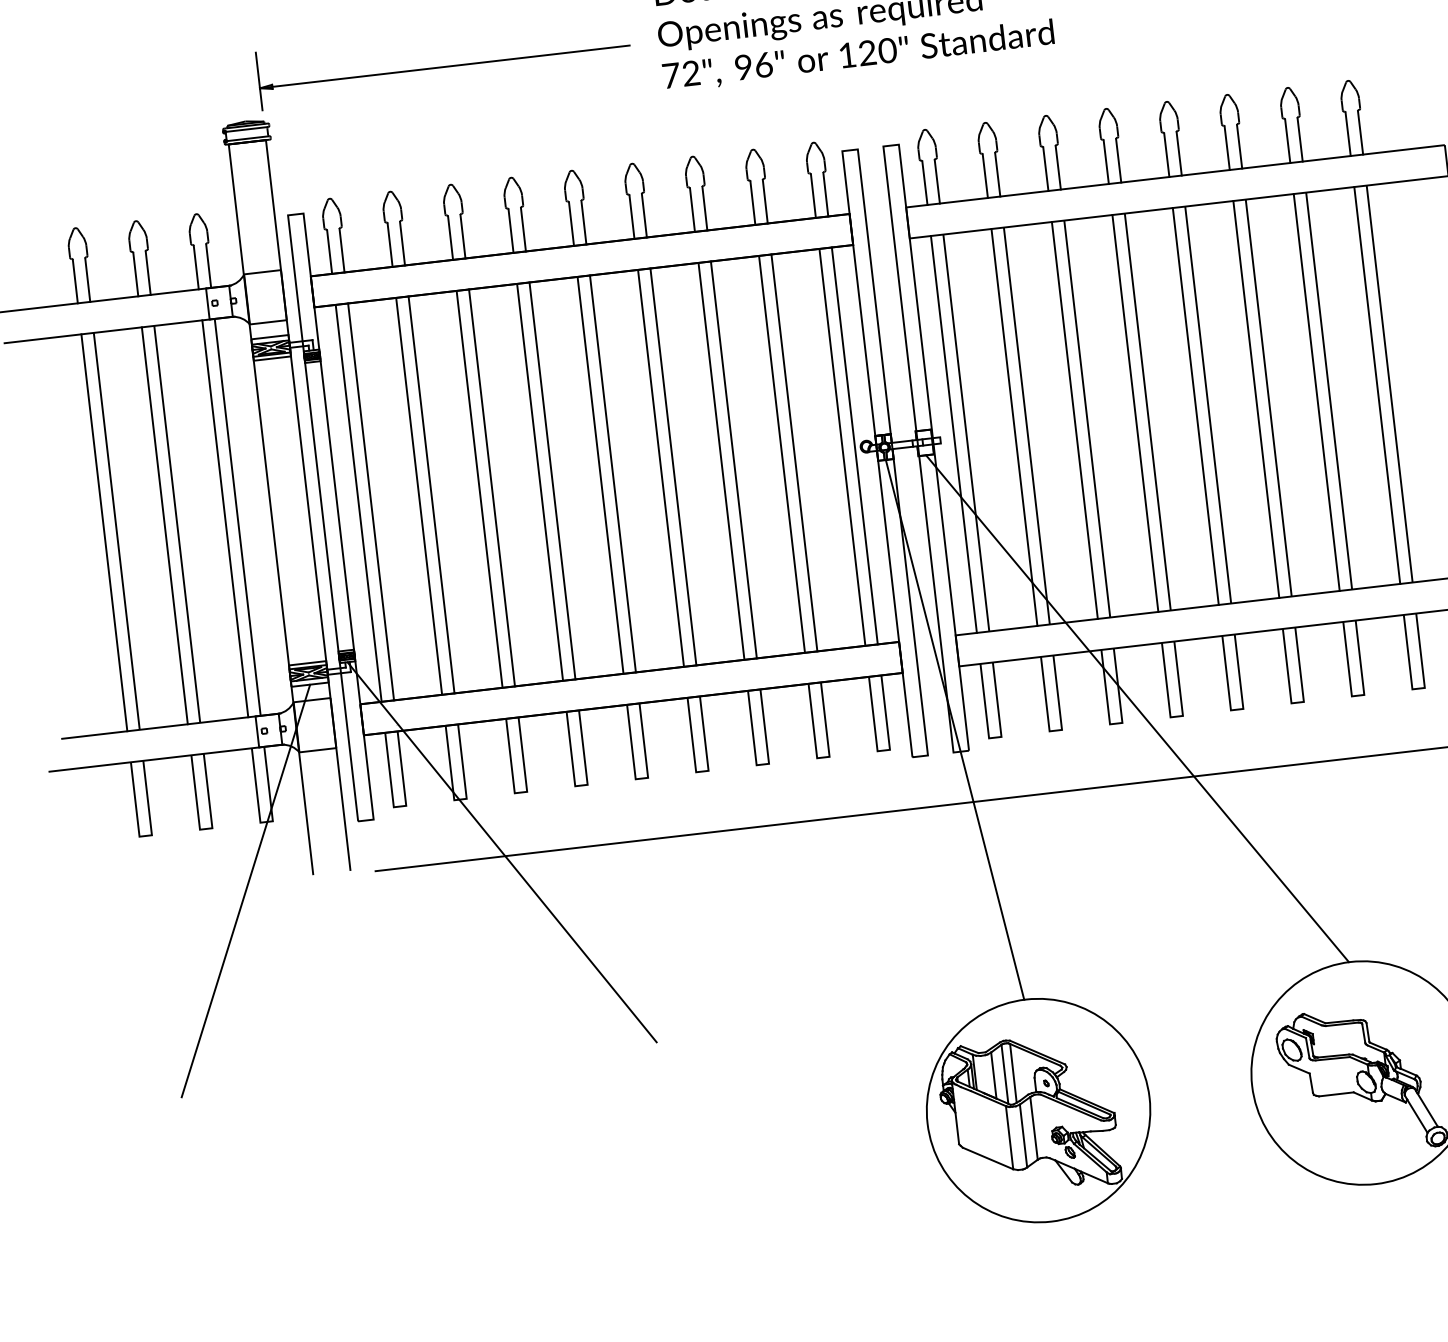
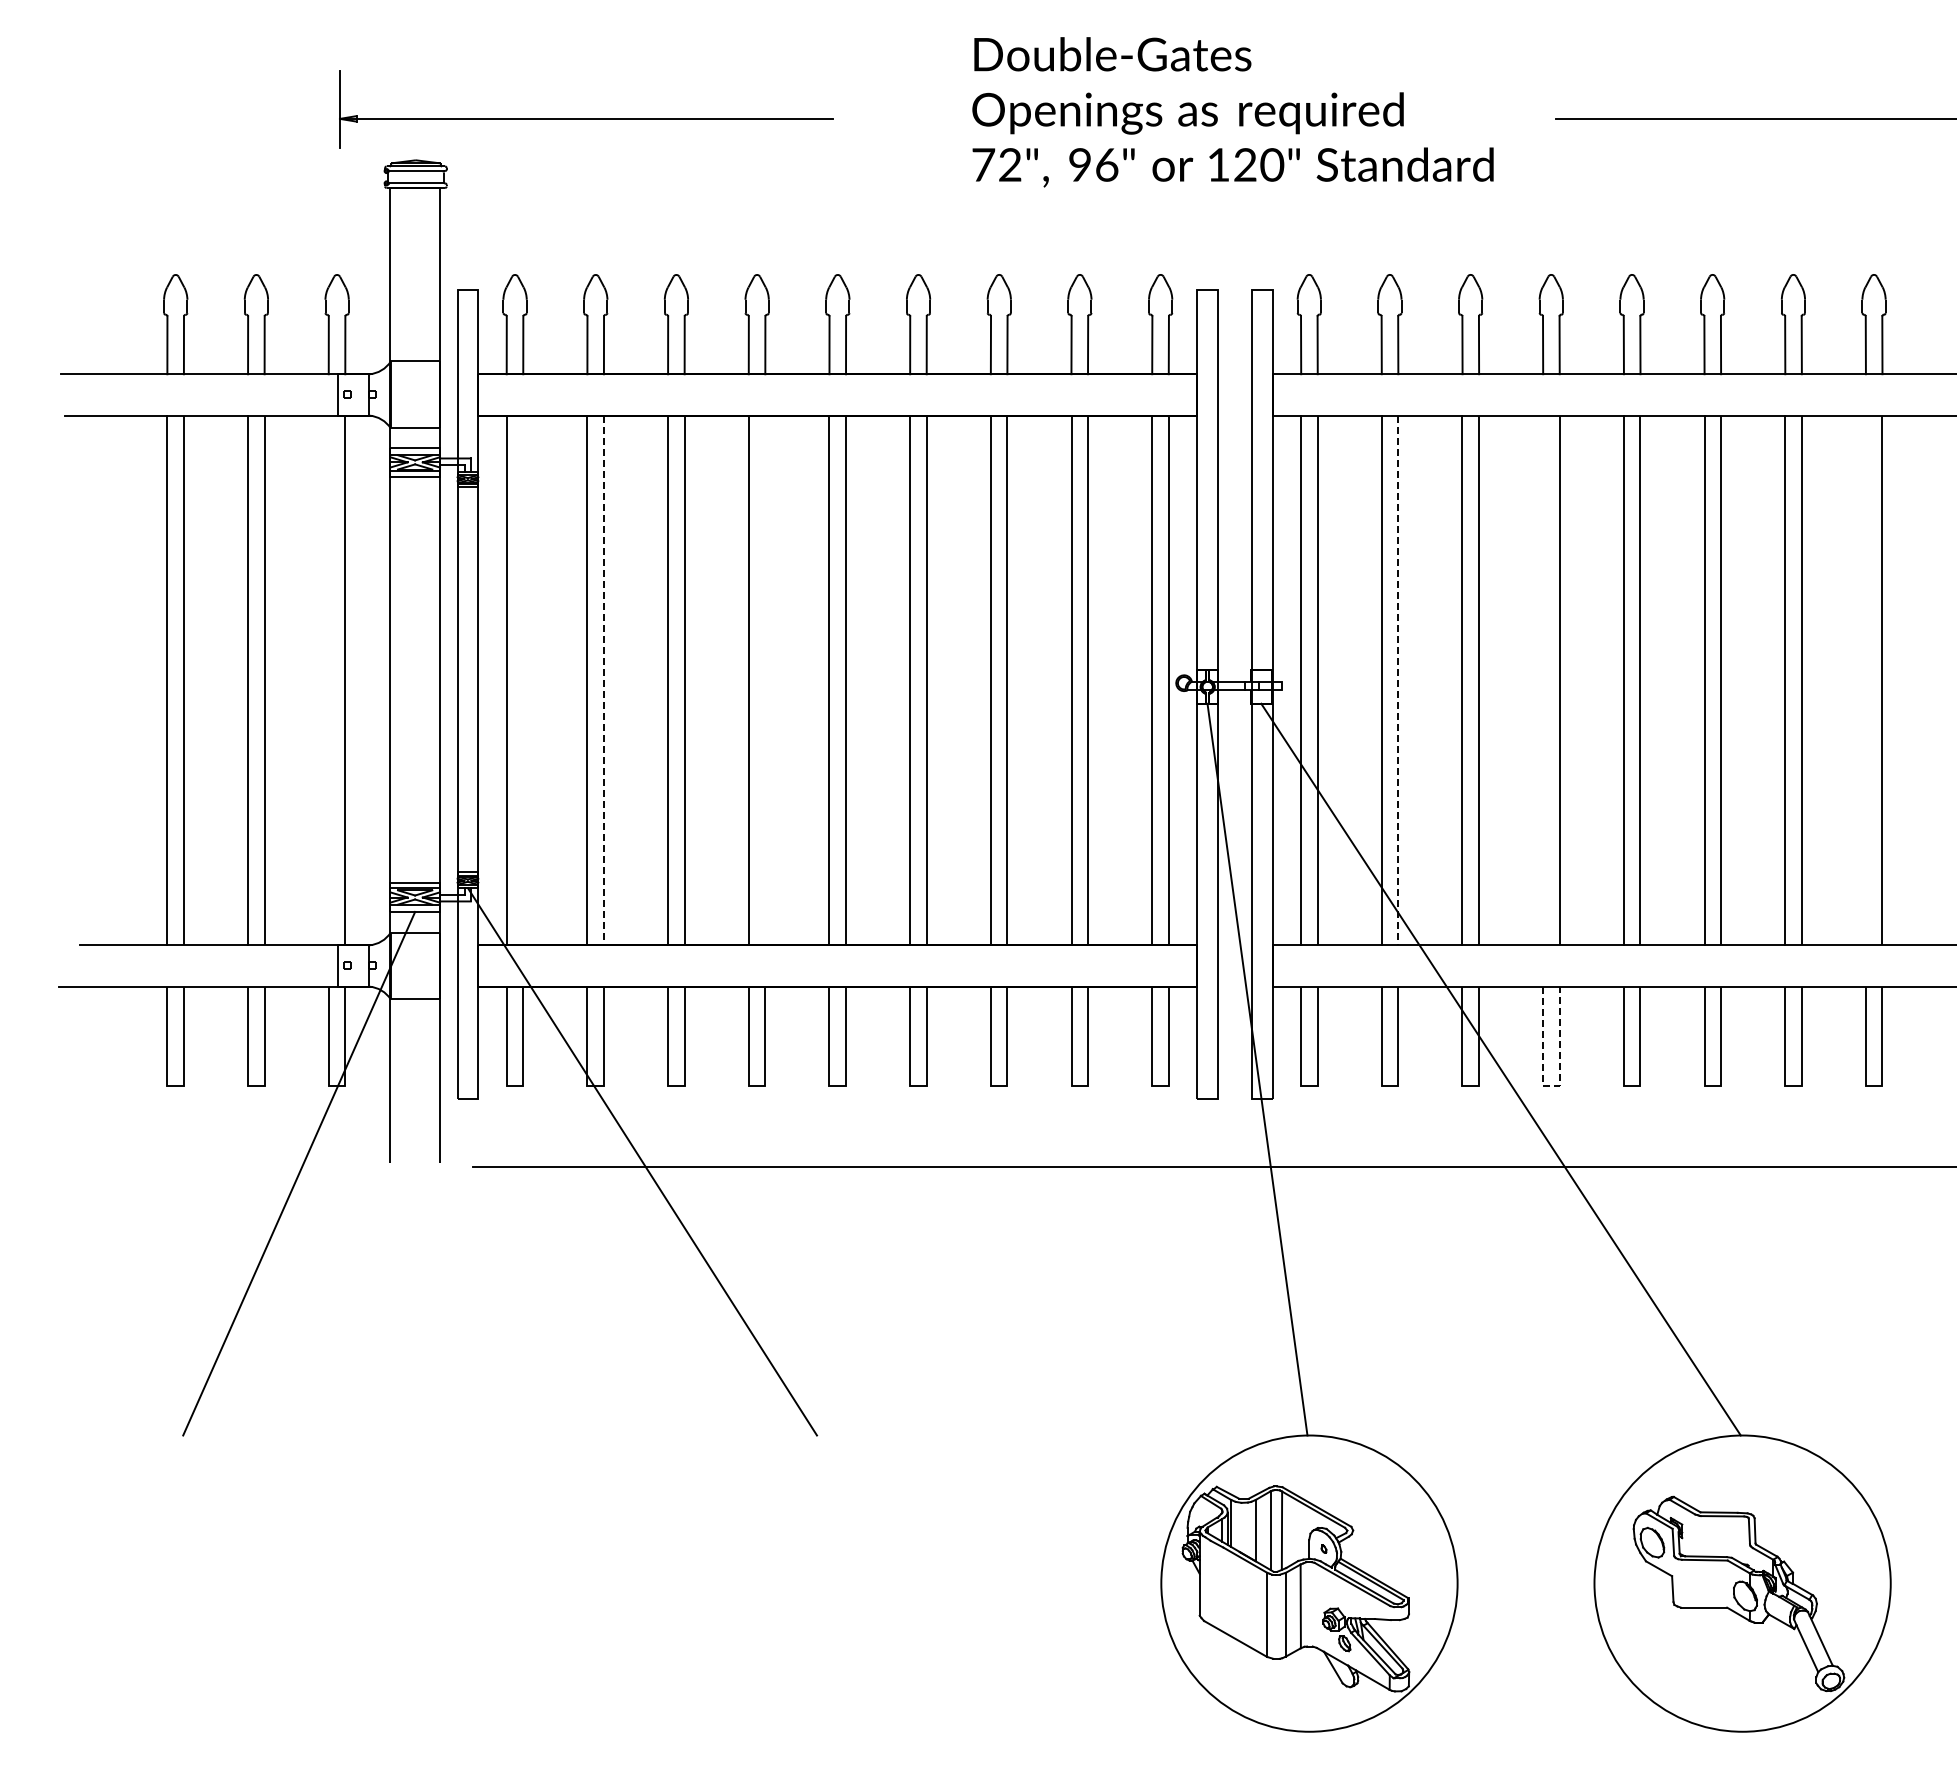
part: (444, 66) -> (586, 118), moved
line: (1376, 385) -> (1865, 680), removed
line: (1135, 413) -> (1543, 680), removed
line: (1026, 426) -> (1398, 680), solid -> dashed
line: (552, 480) -> (765, 680), removed
line: (431, 495) -> (603, 680), solid -> dashed
line: (371, 501) -> (523, 680), removed
line: (225, 518) -> (328, 680), removed
line: (1176, 716) -> (1551, 1085), solid -> dashed

